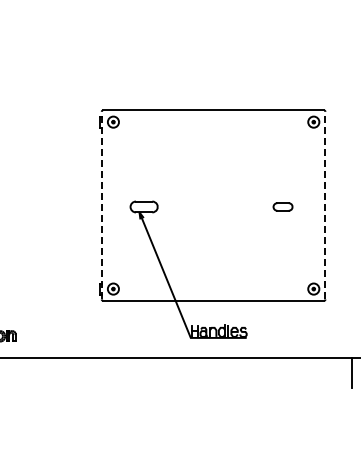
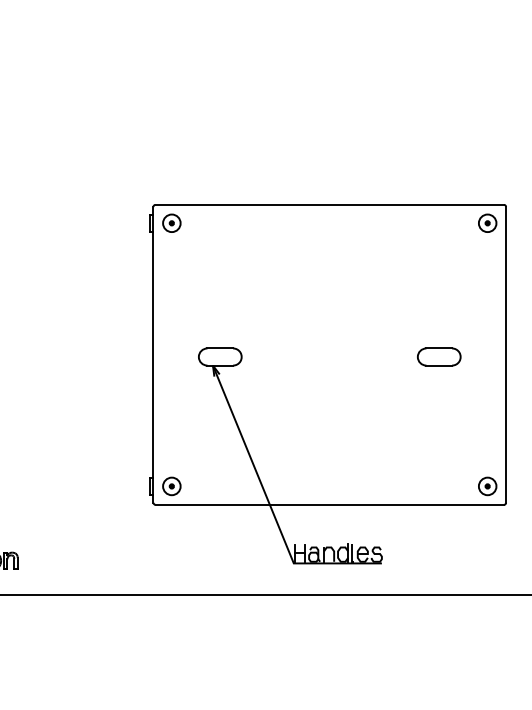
line: (101, 205) -> (153, 354), dashed -> solid
line: (325, 205) -> (506, 354), dashed -> solid
part: (282, 206) -> (438, 356), size x1.43

